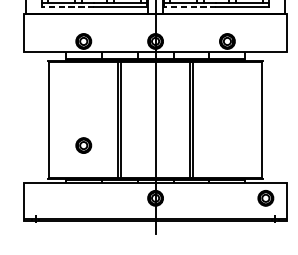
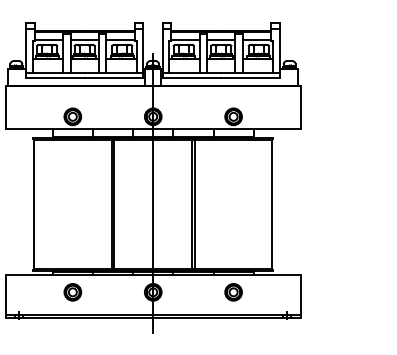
line: (67, 6) -> (54, 77), dashed -> solid
line: (189, 6) -> (191, 77), dashed -> solid
part: (83, 145) -> (72, 292), moved
part: (265, 198) -> (233, 292), moved

